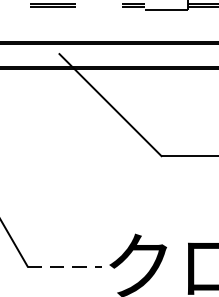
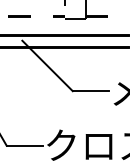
line: (65, 266) -> (25, 145), dashed -> solid

